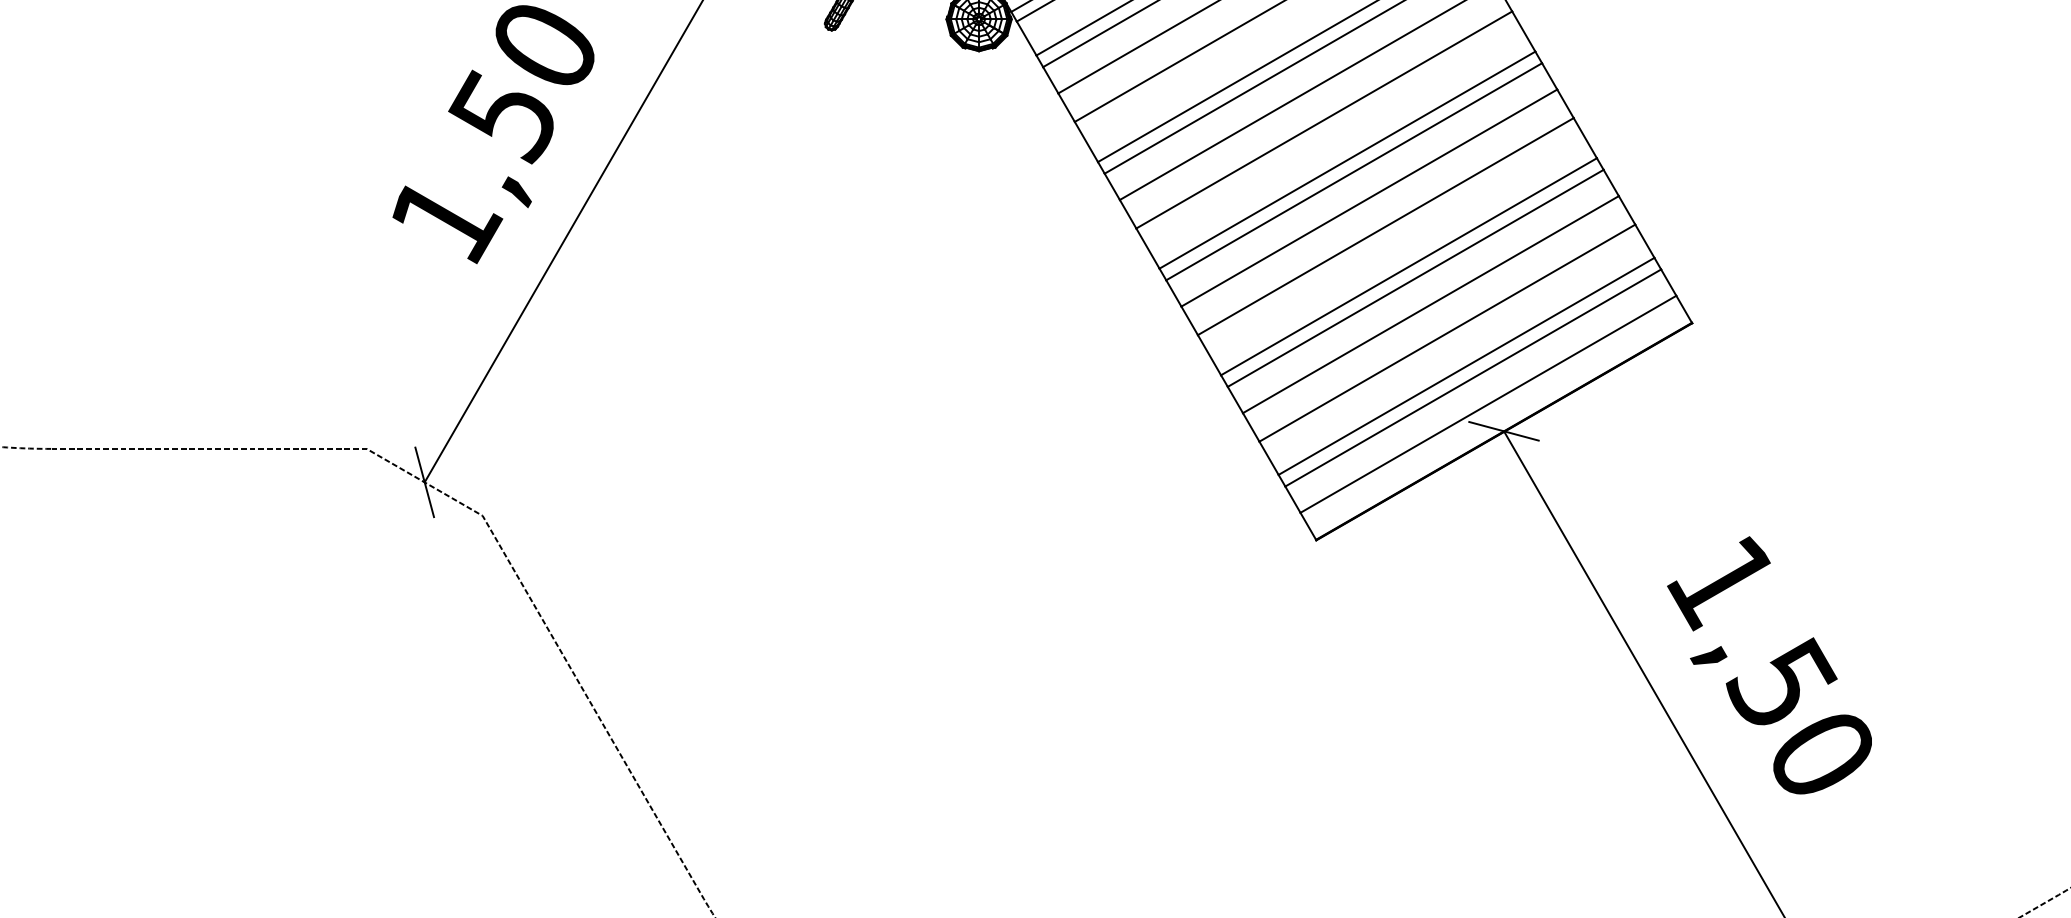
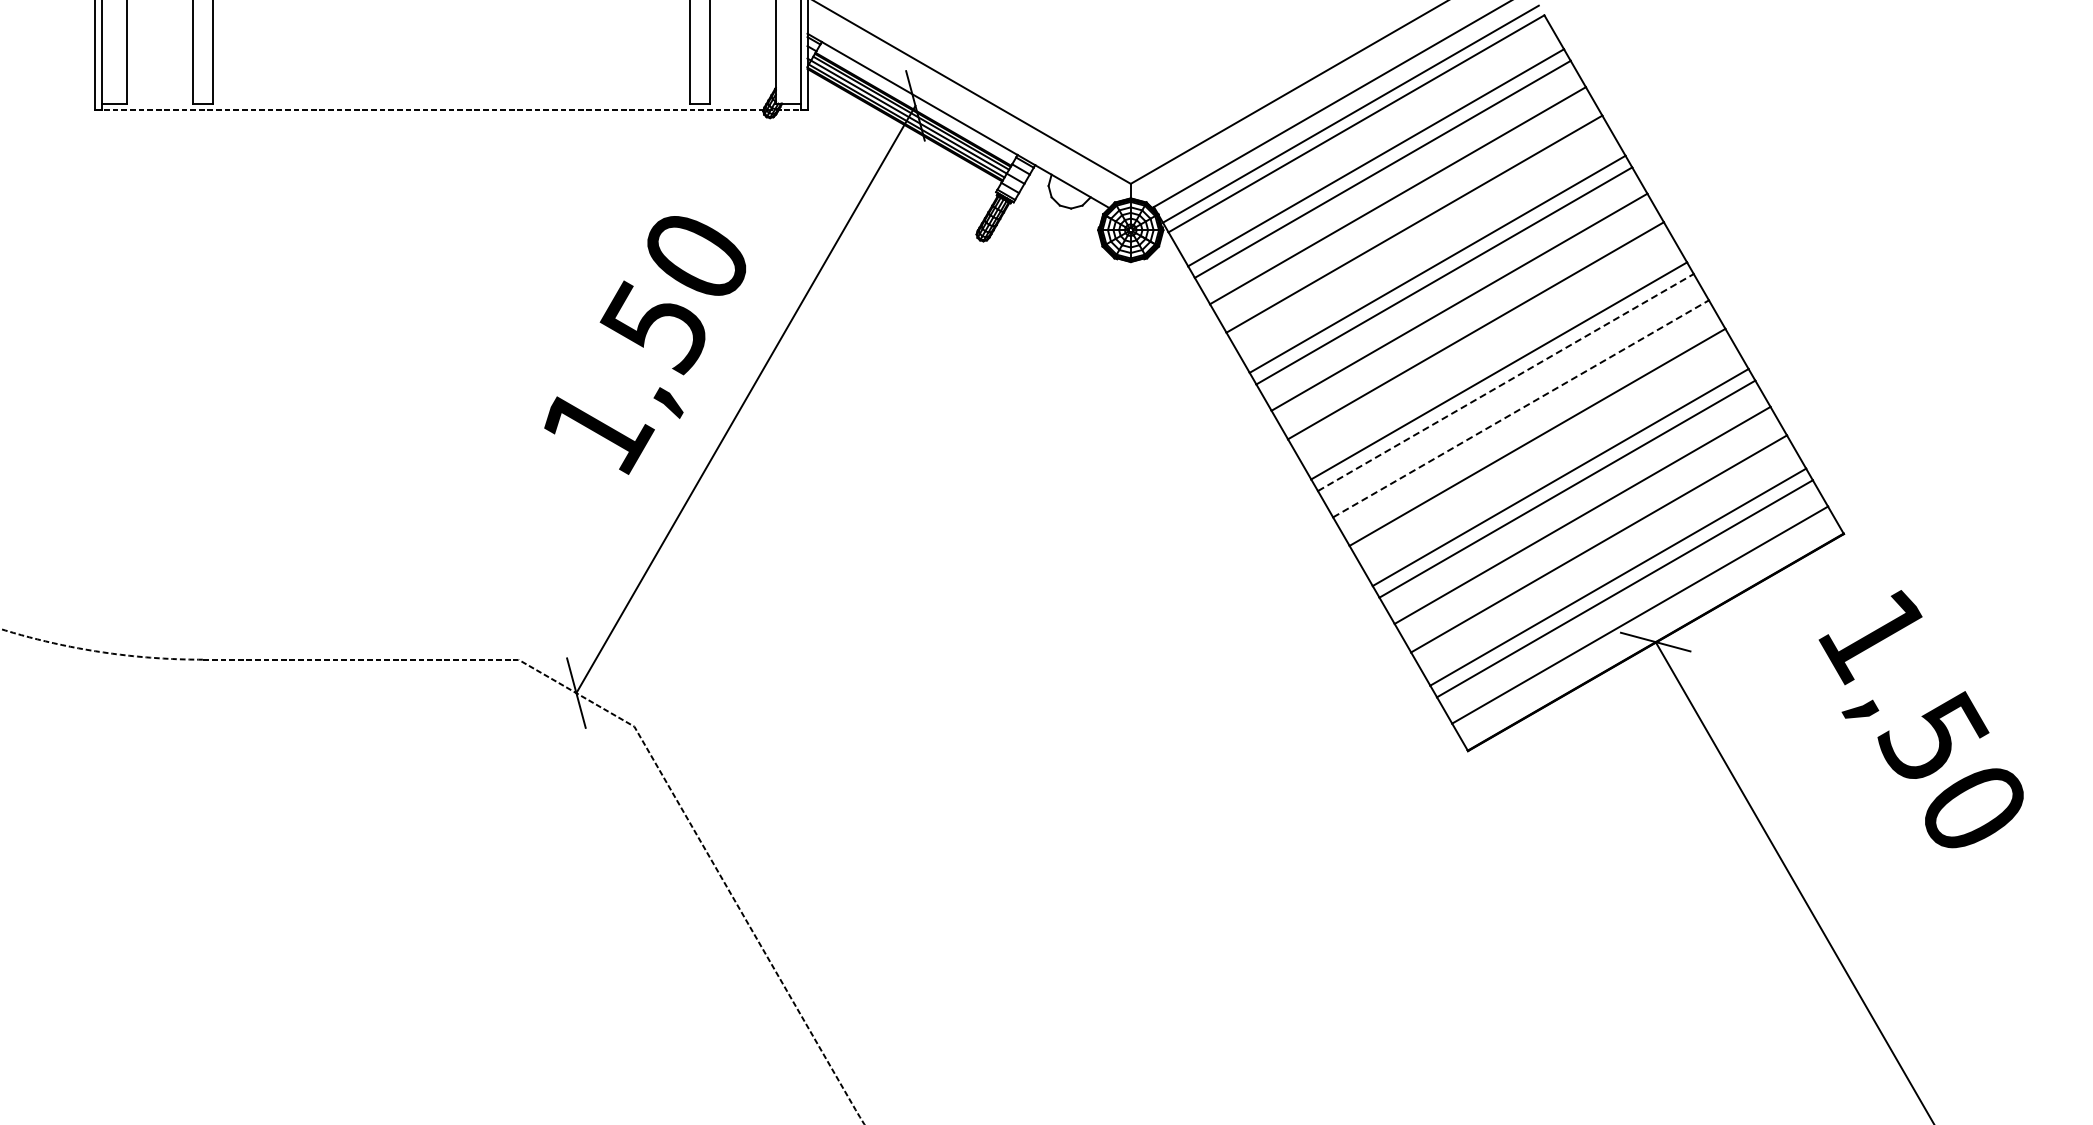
line: (1353, 171) -> (1505, 382), solid -> dashed
line: (1369, 197) -> (1521, 408), solid -> dashed
text: (1768, 665) -> (1920, 719), moved

